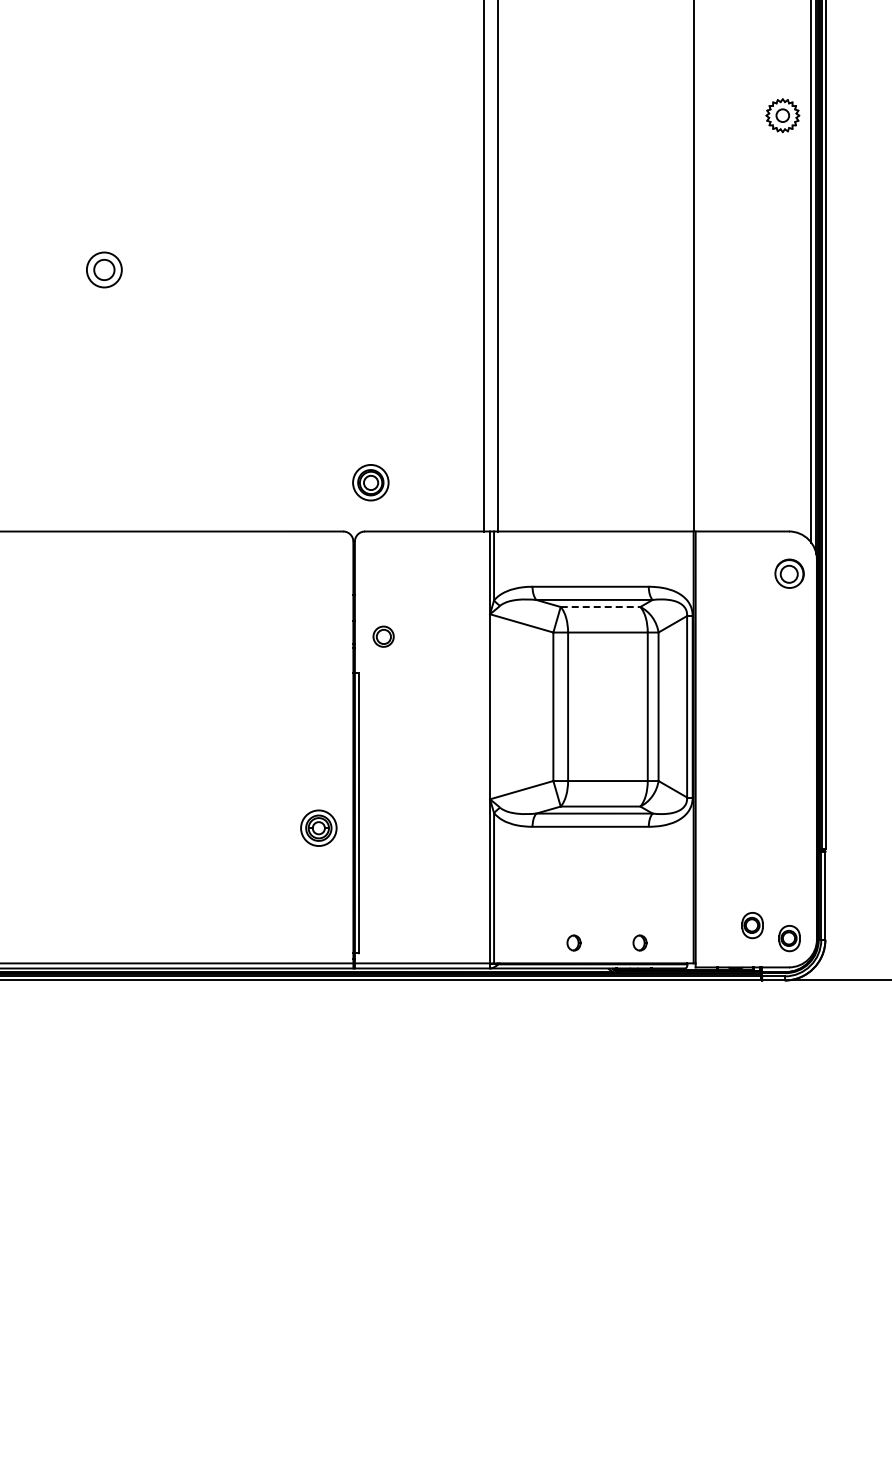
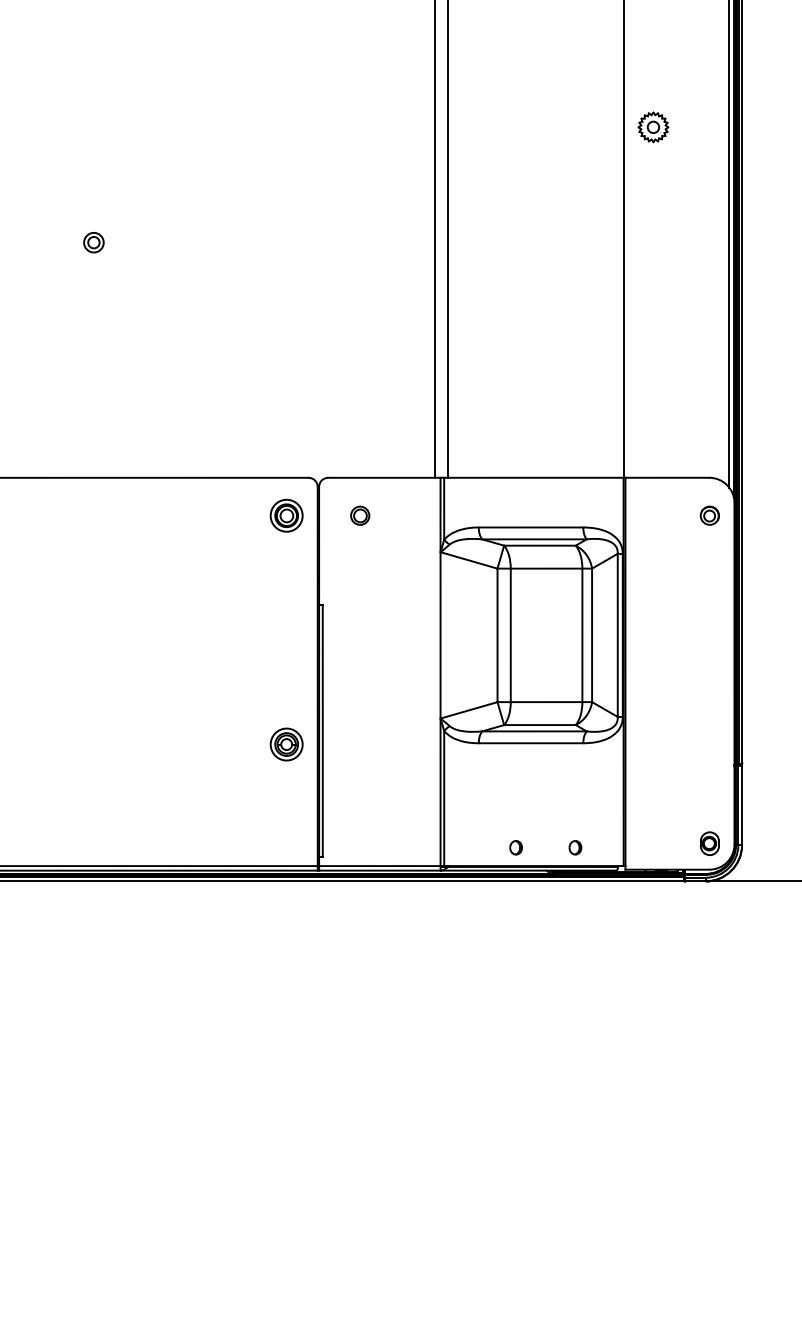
part: (782, 115) -> (653, 127), moved
part: (104, 269) -> (93, 242), size x0.62
part: (370, 482) -> (286, 515), moved
part: (789, 573) -> (709, 515), size x0.71
line: (600, 607) -> (539, 546), dashed -> solid
part: (383, 636) -> (360, 515), moved
part: (752, 925) -> (676, 832), removed

